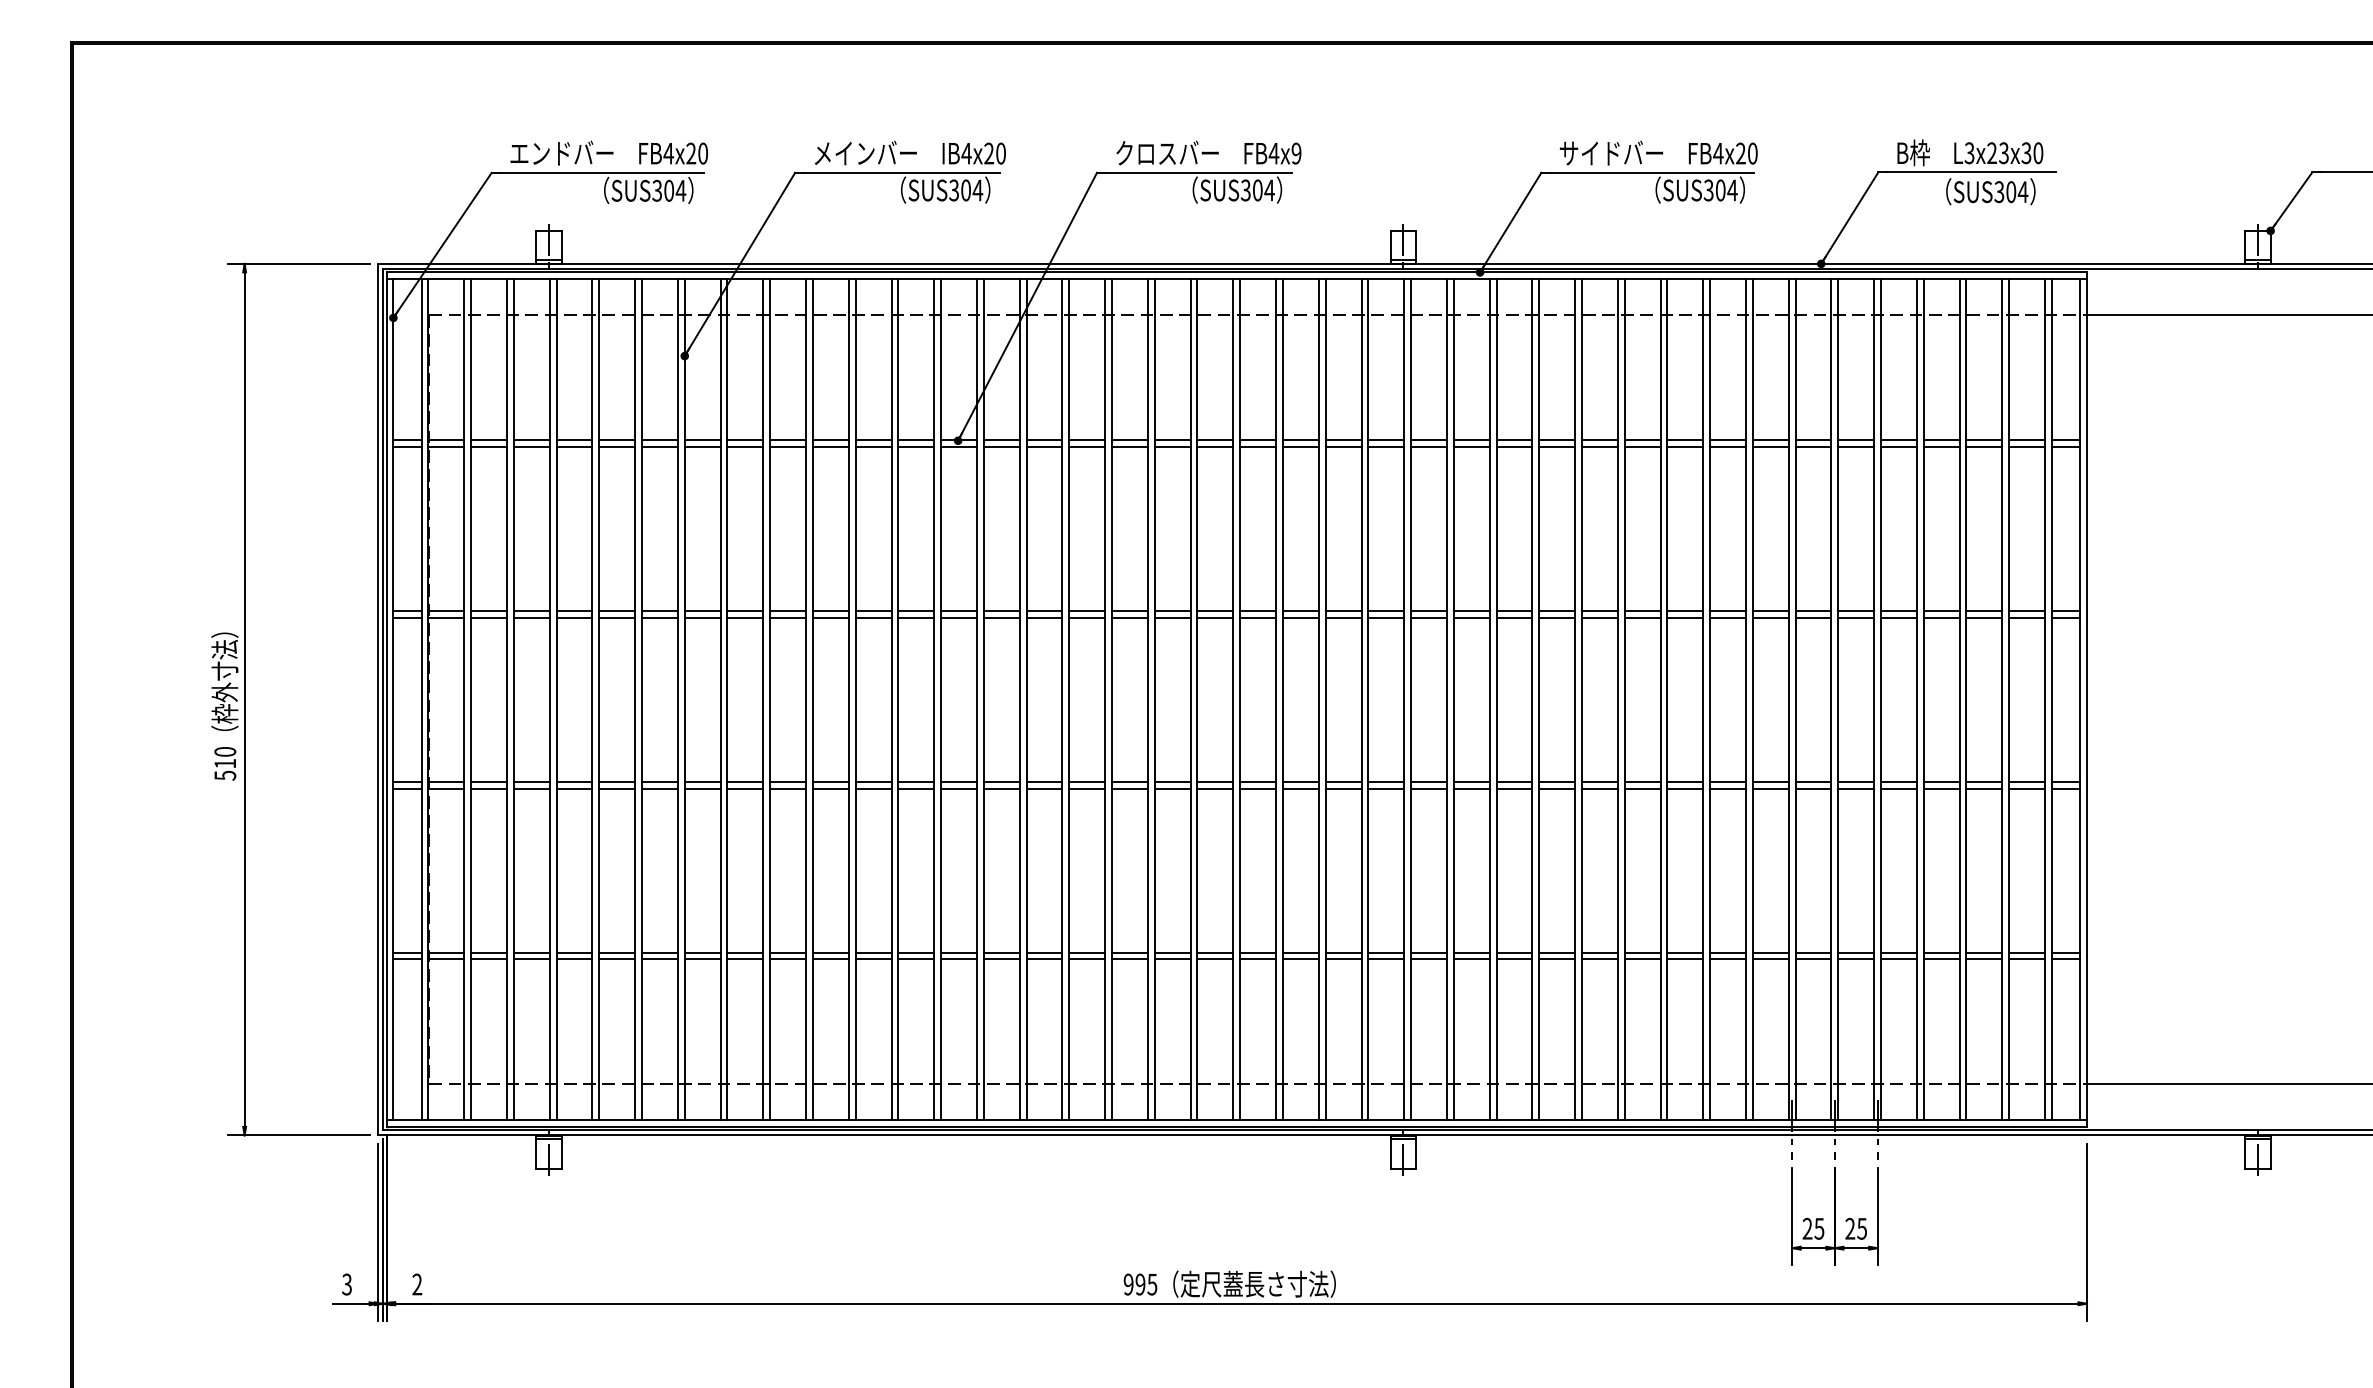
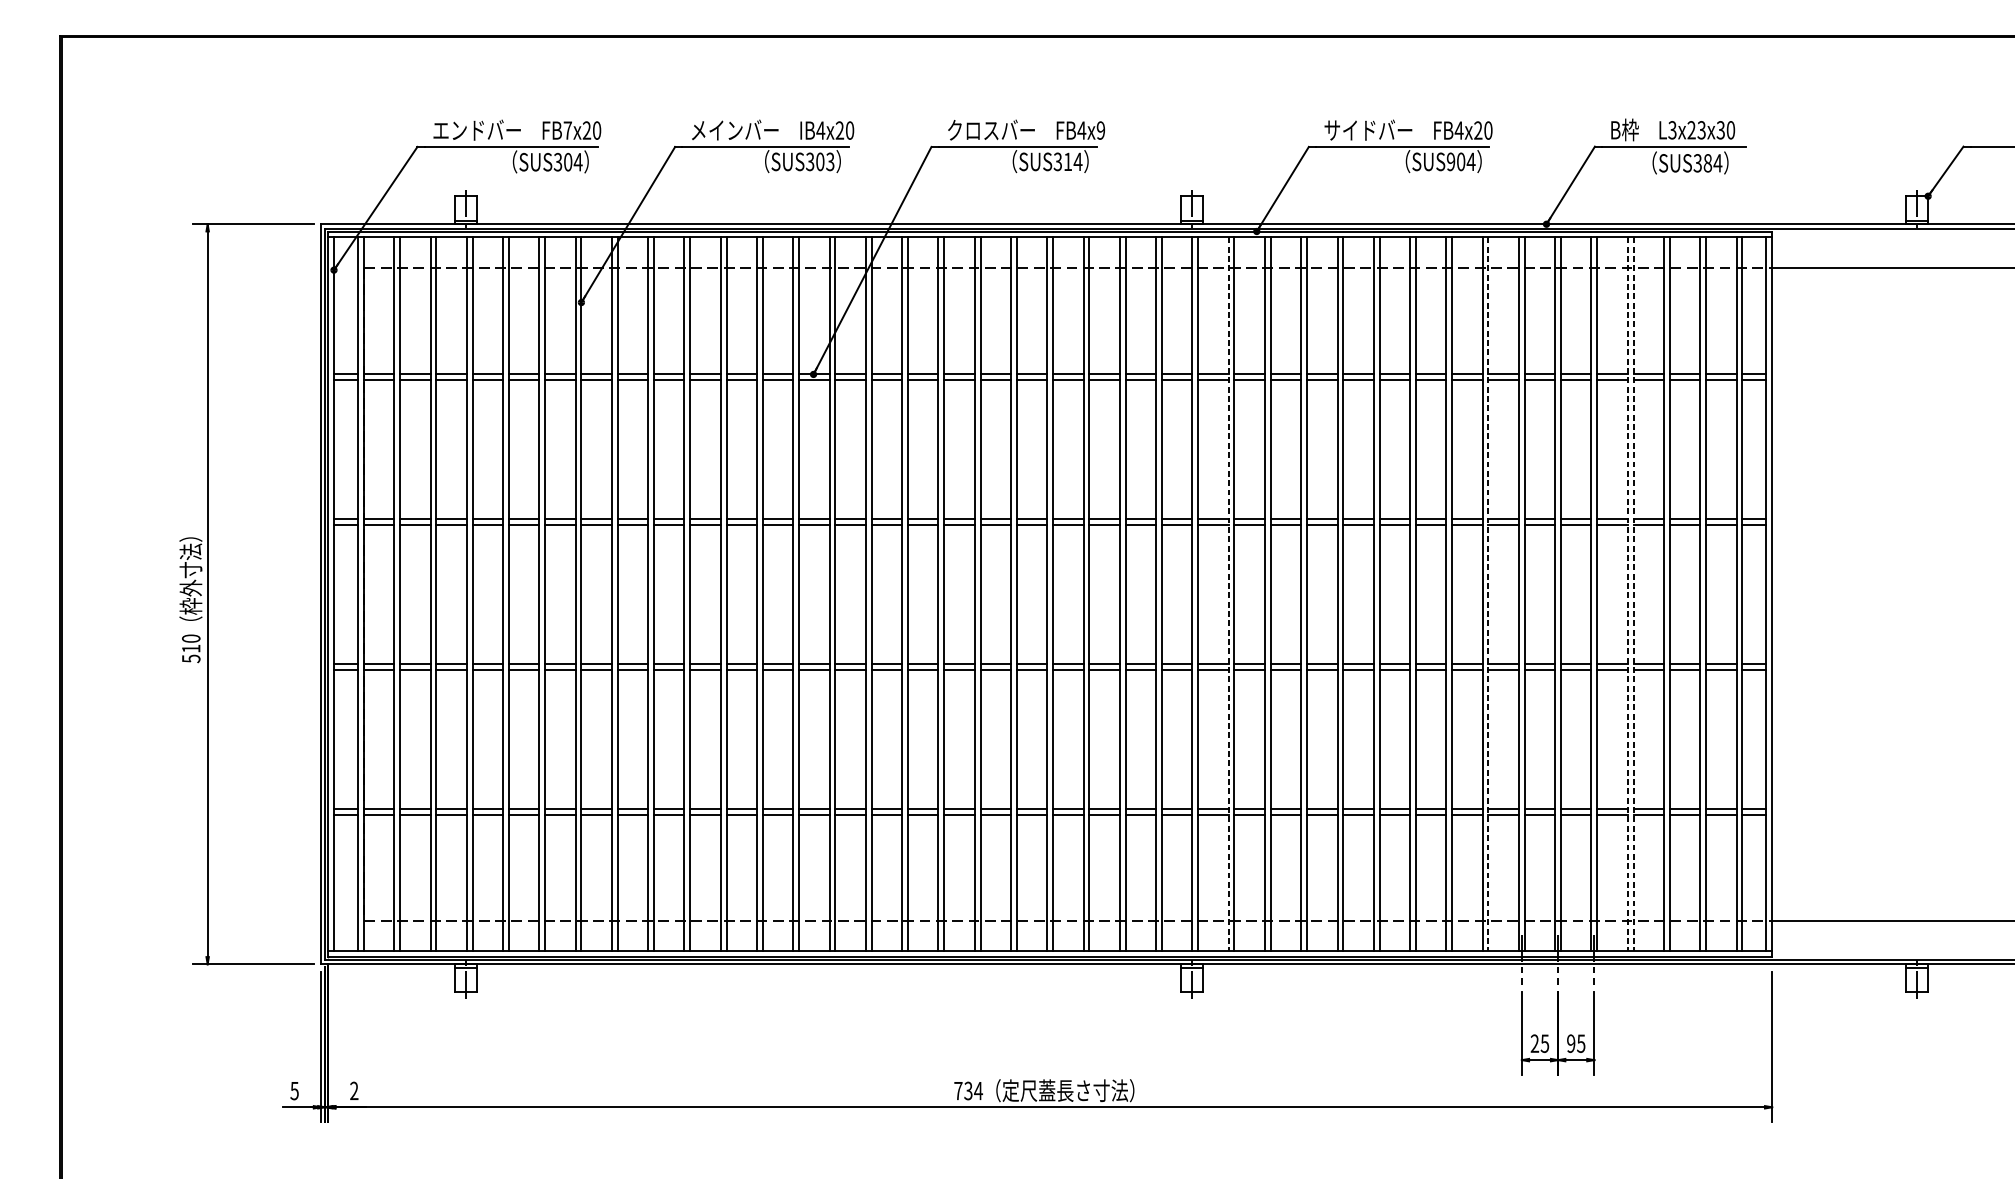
text: (668, 153) -> (567, 130), FB4x20 -> FB7x20
text: (977, 190) -> (830, 161), SUS304 -> SUS303
text: (1257, 190) -> (1067, 161), SUS304 -> SUS314
text: (1708, 190) -> (1450, 161), SUS304 -> SUS904
text: (2011, 191) -> (1708, 162), SUS304 -> SUS384
line: (1446, 700) -> (1228, 595), solid -> dashed
line: (1752, 700) -> (1488, 595), solid -> dashed
line: (1916, 700) -> (1627, 595), solid -> dashed
line: (1923, 700) -> (1633, 595), solid -> dashed
text: (1850, 1228) -> (1571, 1043), 25 -> 95
text: (346, 1284) -> (294, 1090), 3 -> 5
text: (1140, 1284) -> (968, 1090), 995 -> 734

